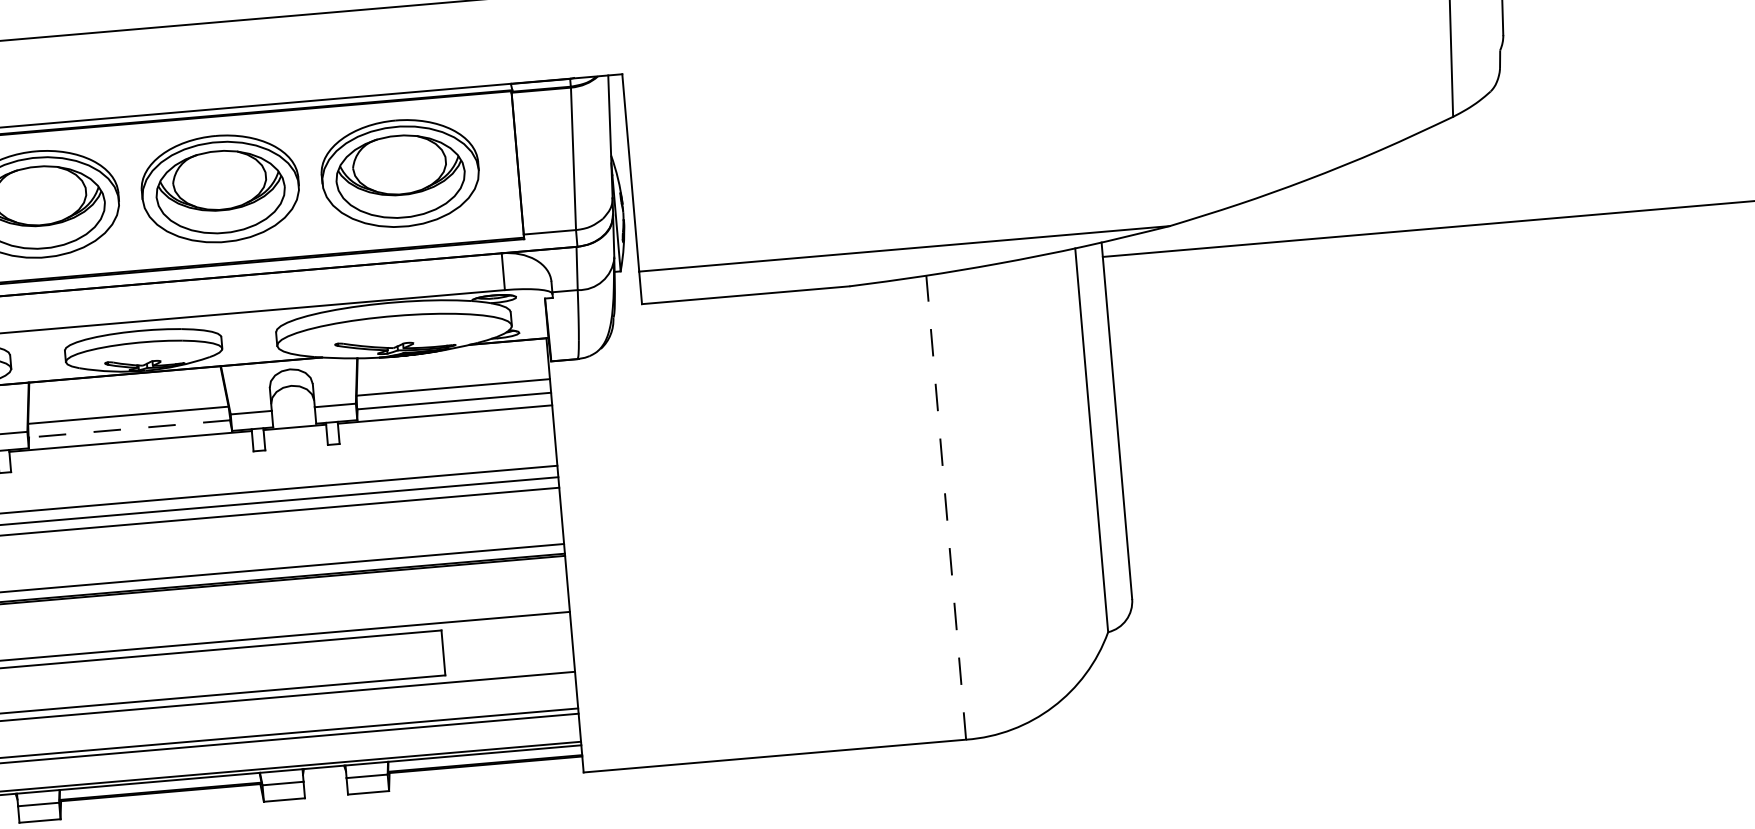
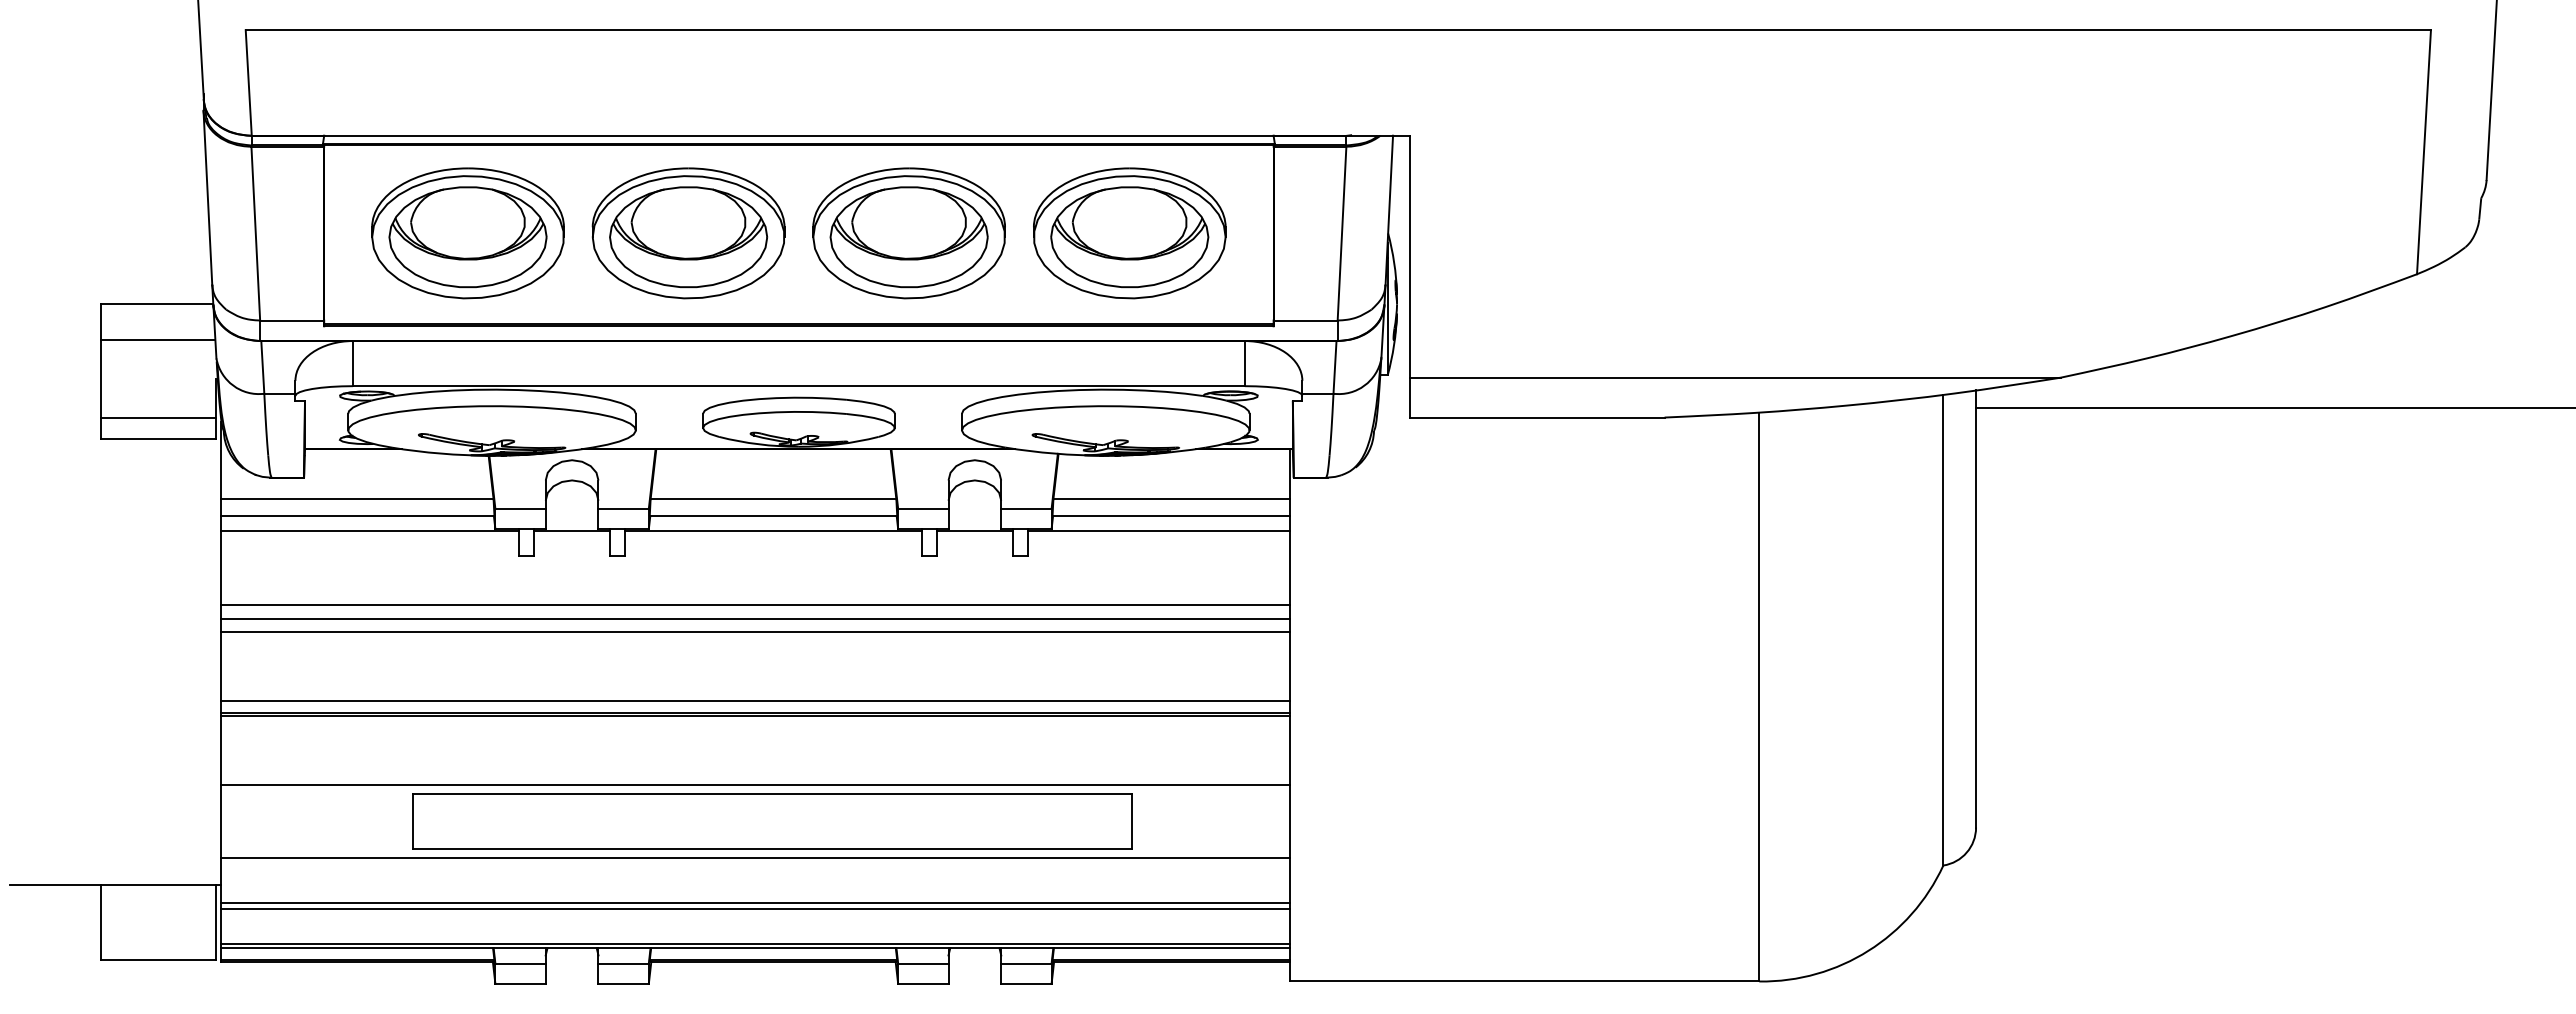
line: (129, 428) -> (773, 515), dashed -> solid
line: (946, 507) -> (1759, 696), dashed -> solid

